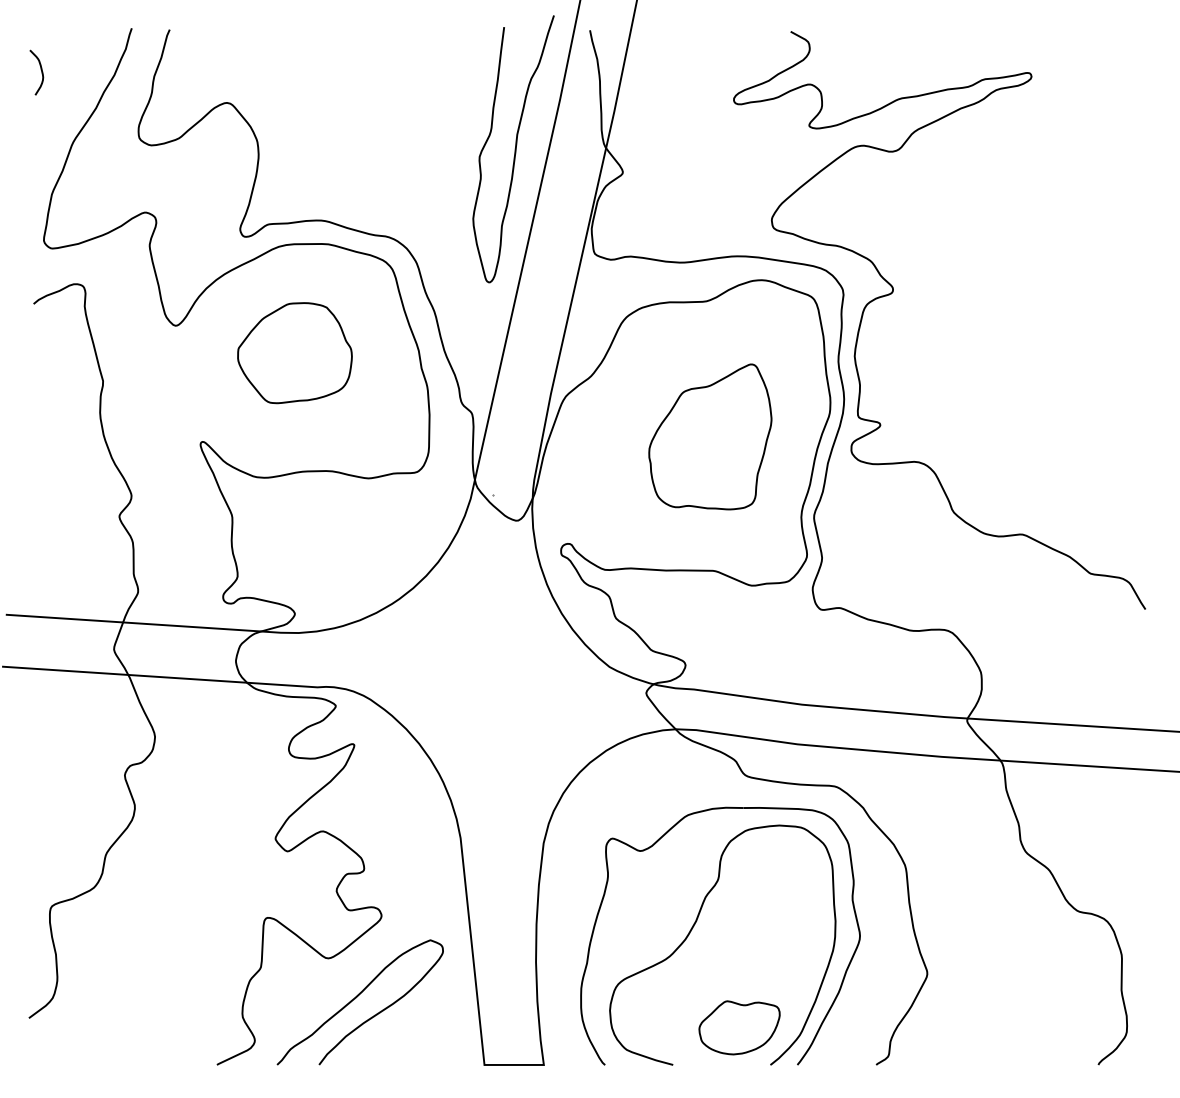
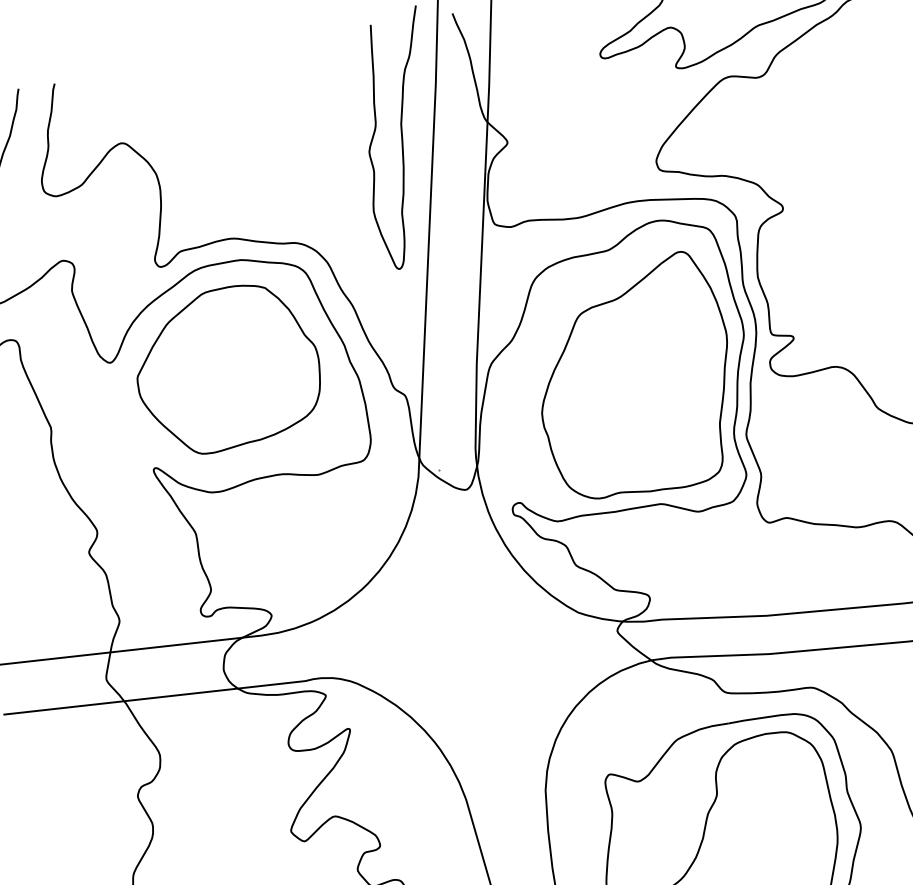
part: (294, 352) -> (227, 368), size x1.67
part: (710, 436) -> (634, 377), size x1.67

